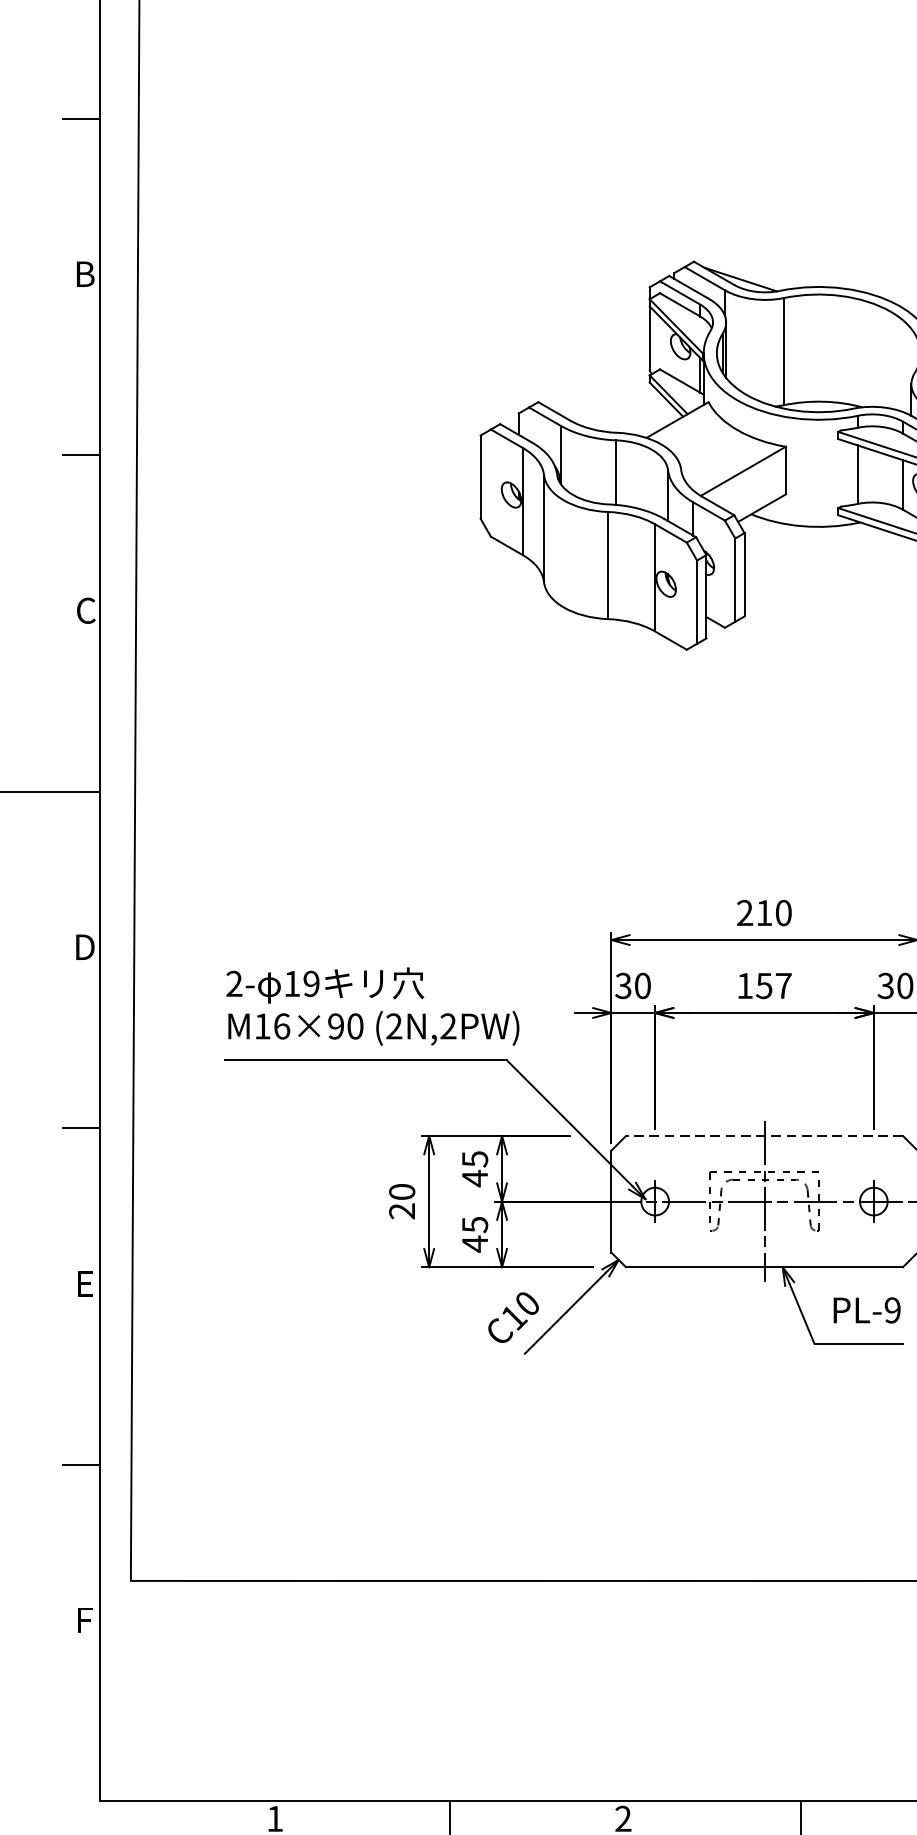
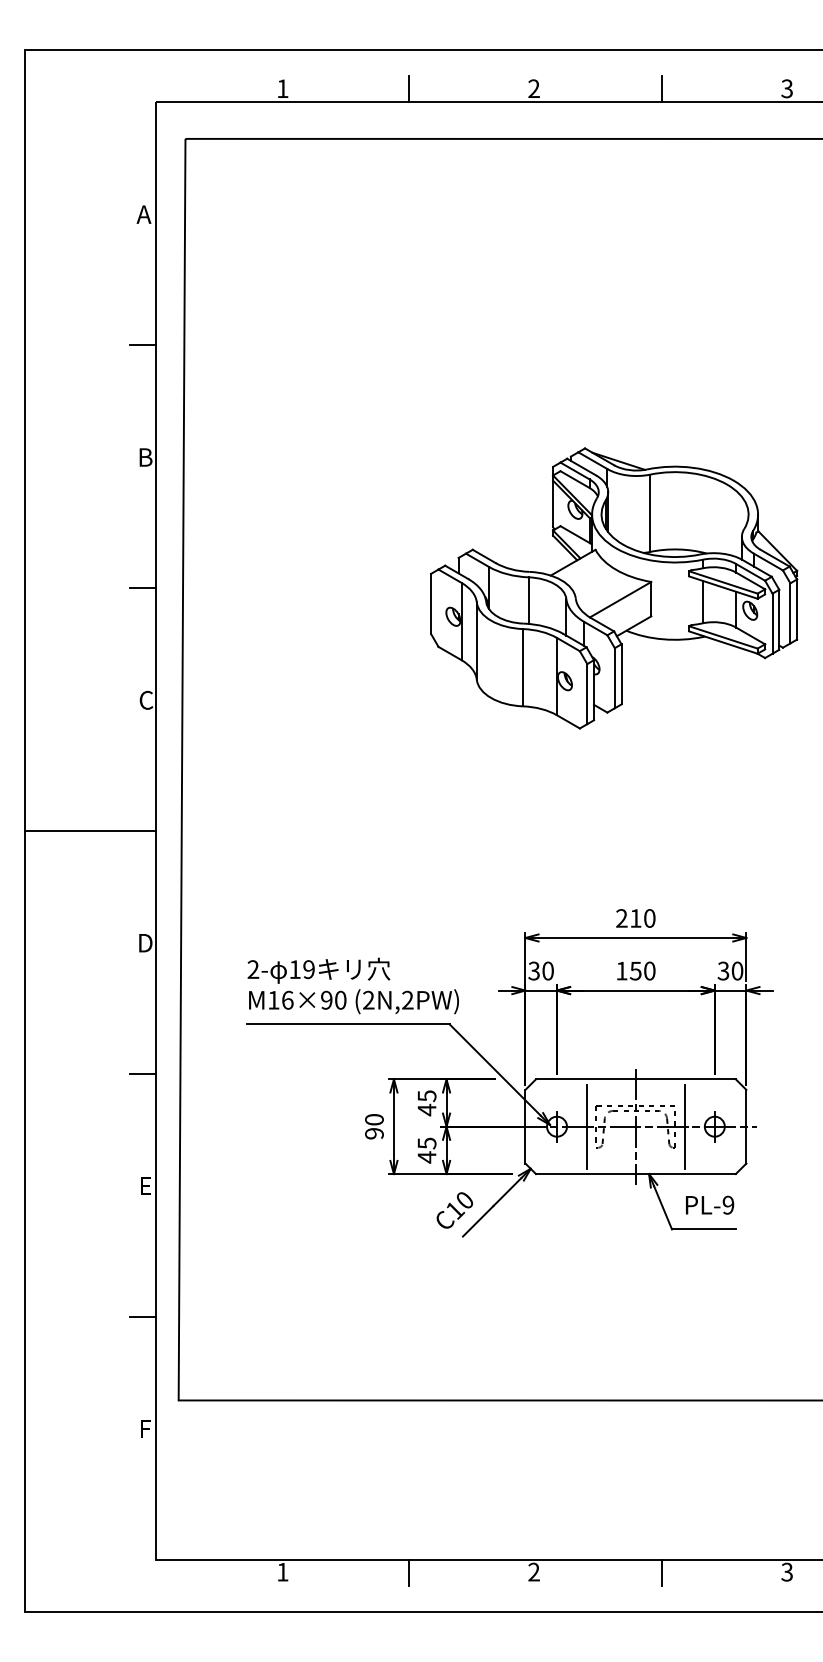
text: (783, 985) -> (649, 970), 157 -> 150
line: (763, 1136) -> (635, 1079), dashed -> solid
line: (696, 1201) -> (586, 1126), added
line: (833, 1201) -> (685, 1126), added
text: (402, 1211) -> (374, 1133), 20 -> 90

